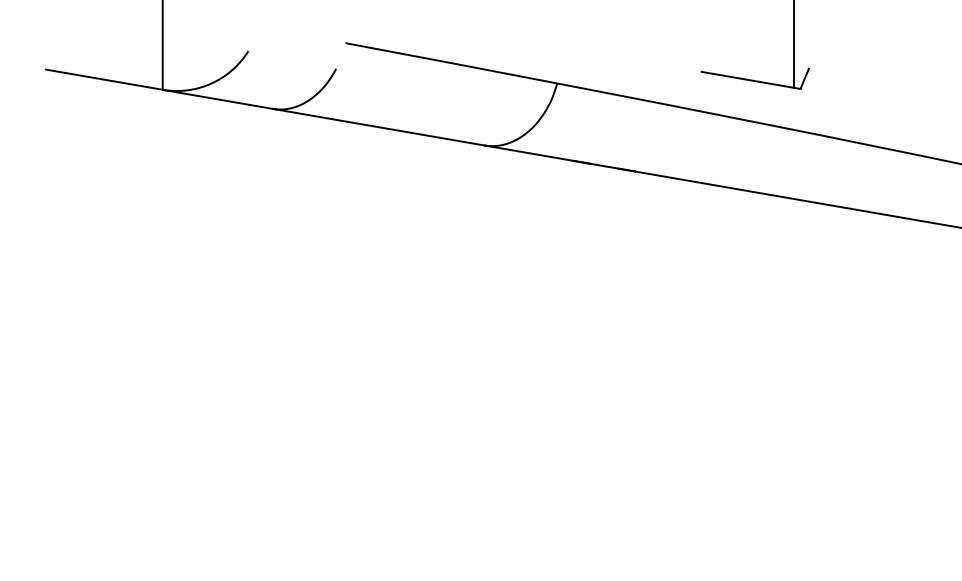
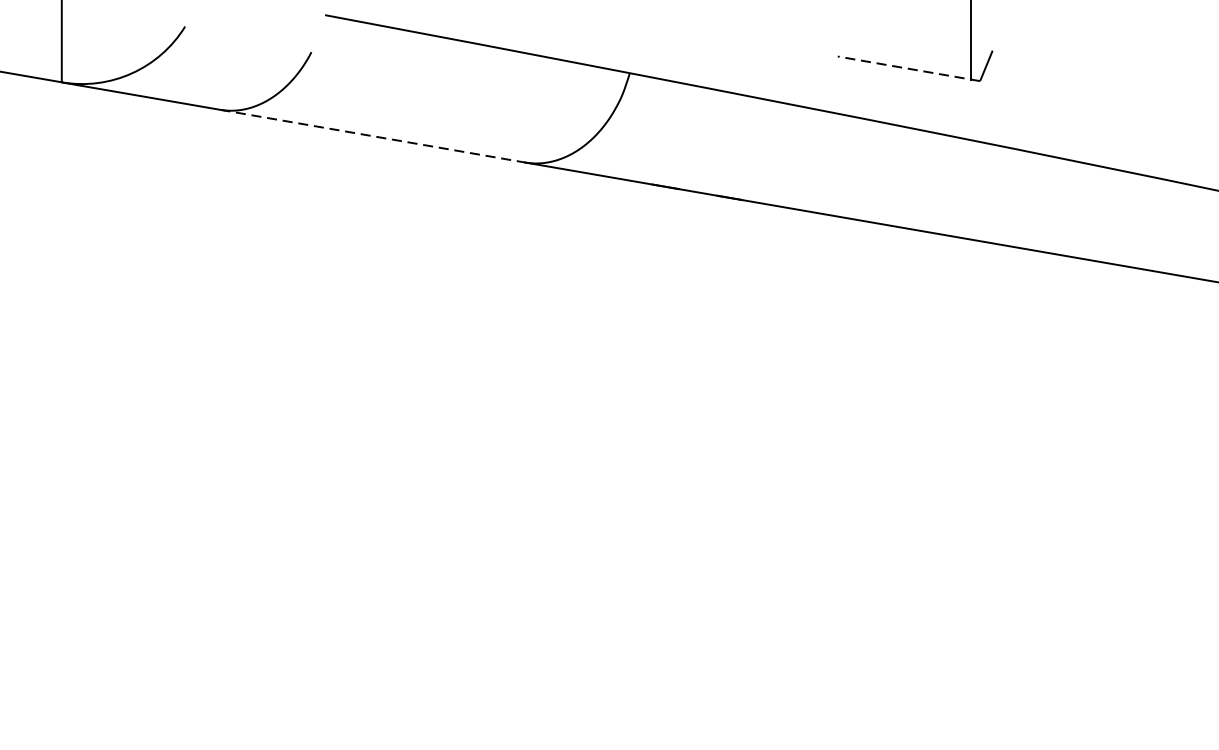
line: (750, 80) -> (908, 68), solid -> dashed
line: (379, 127) -> (373, 136), solid -> dashed

